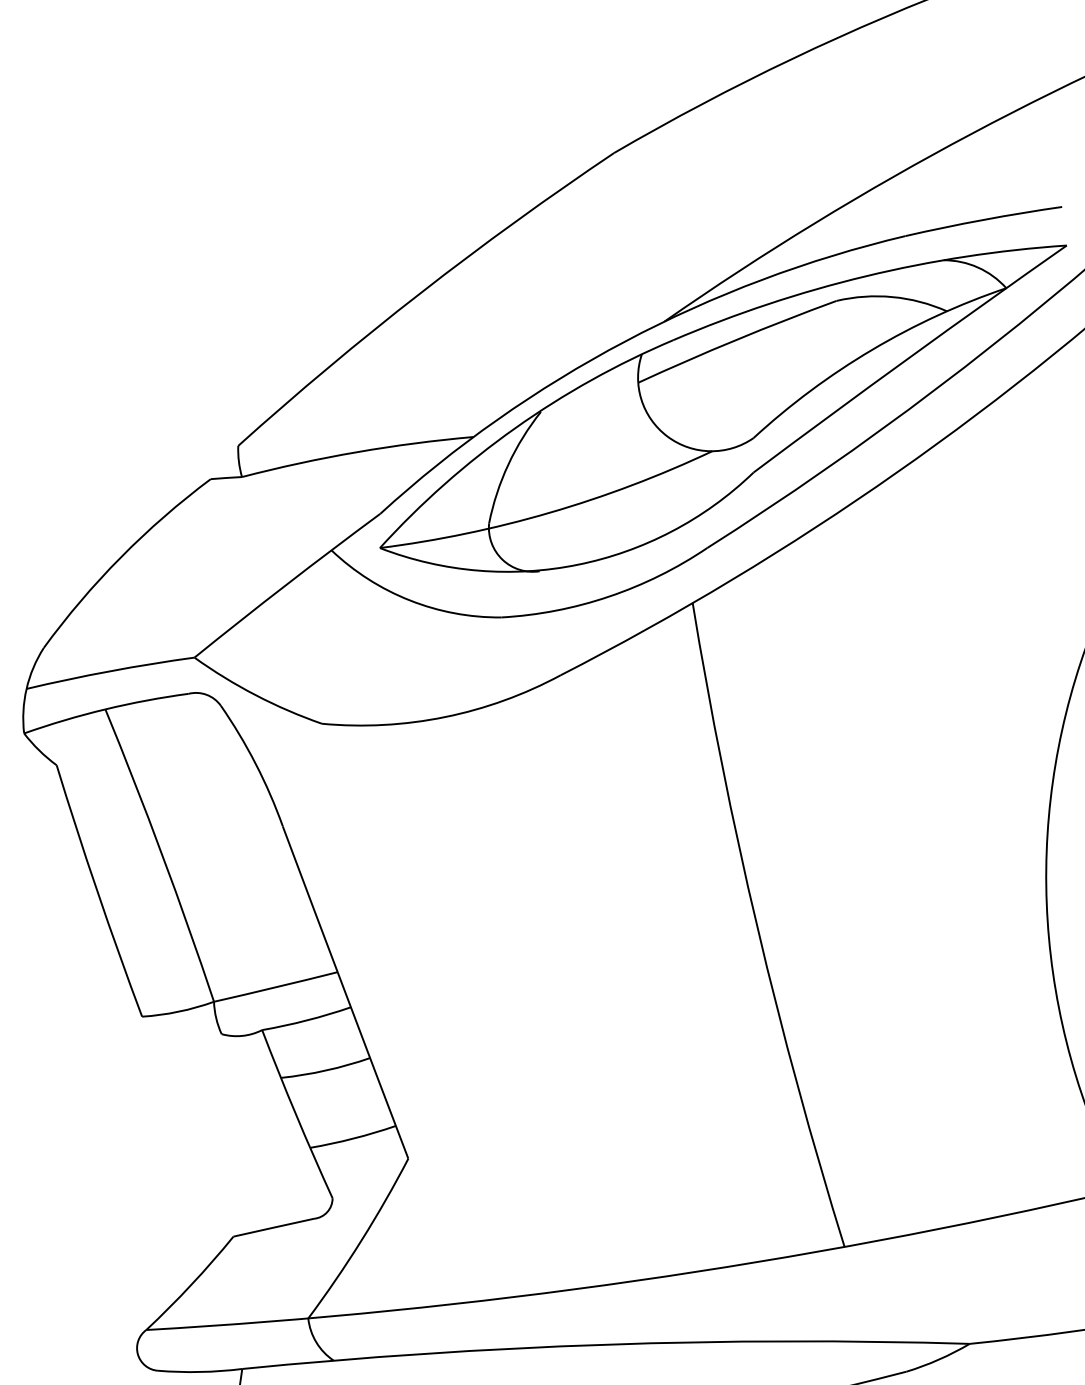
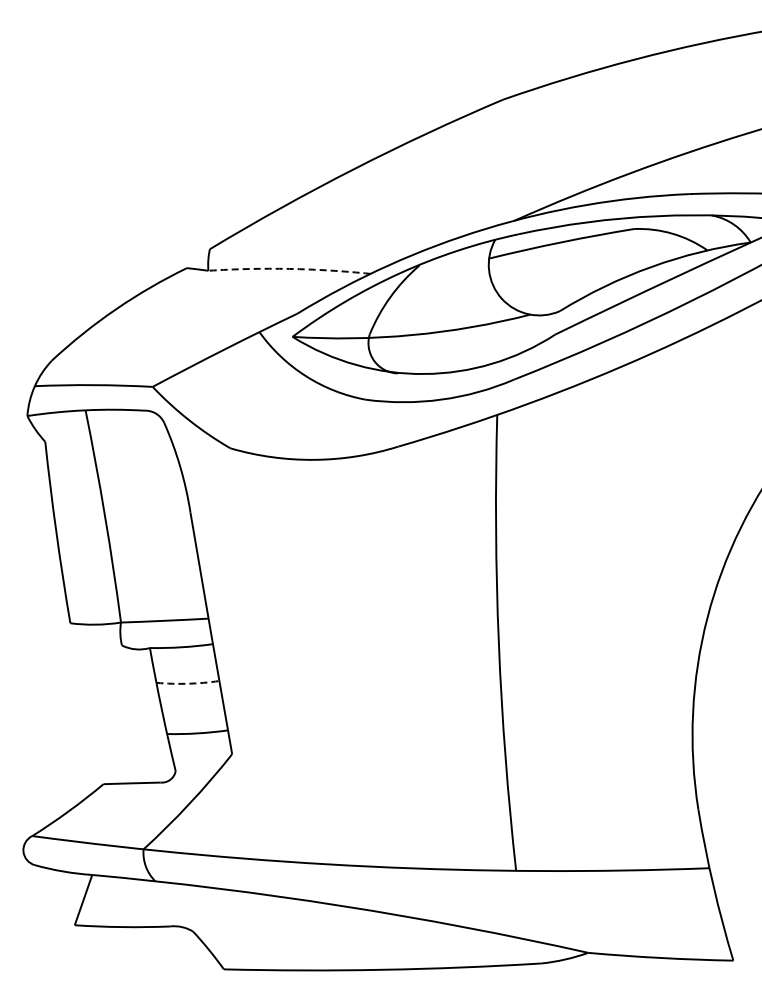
arc: (356, 451) -> (289, 268), solid -> dashed
arc: (325, 1070) -> (187, 683), solid -> dashed

